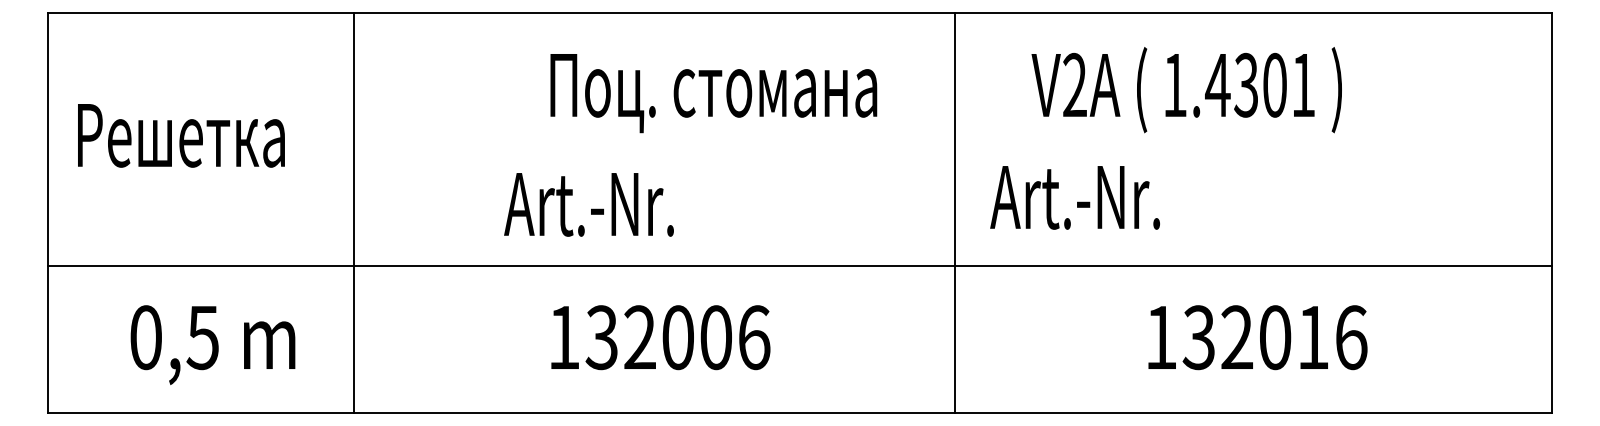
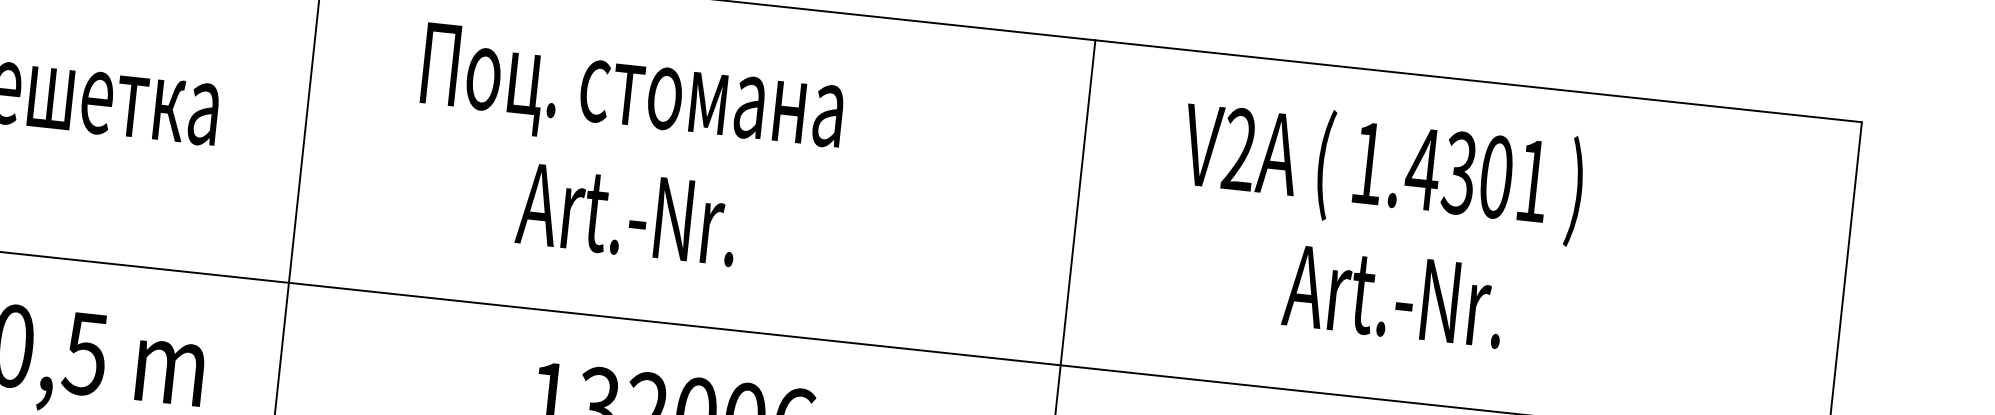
text: (713, 93) -> (631, 95), moved
text: (1074, 197) -> (1393, 296), moved
text: (588, 204) -> (627, 214), moved

